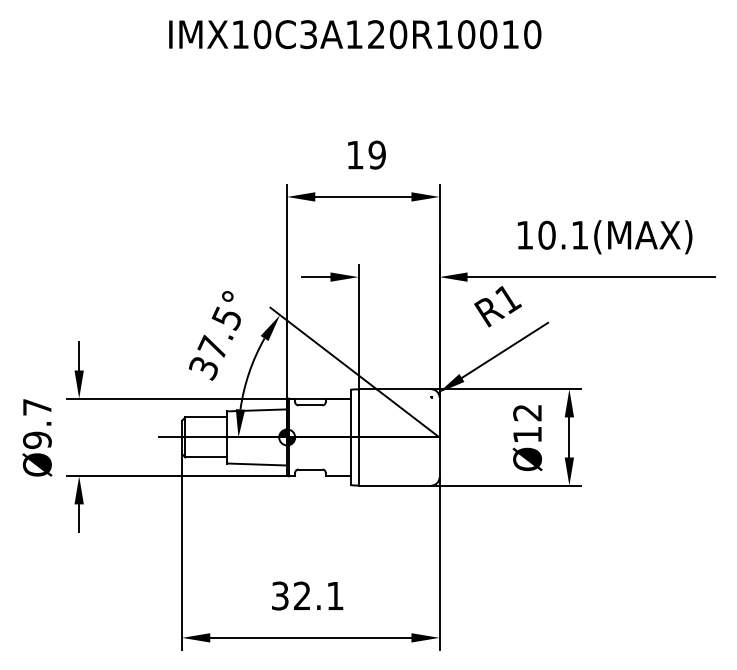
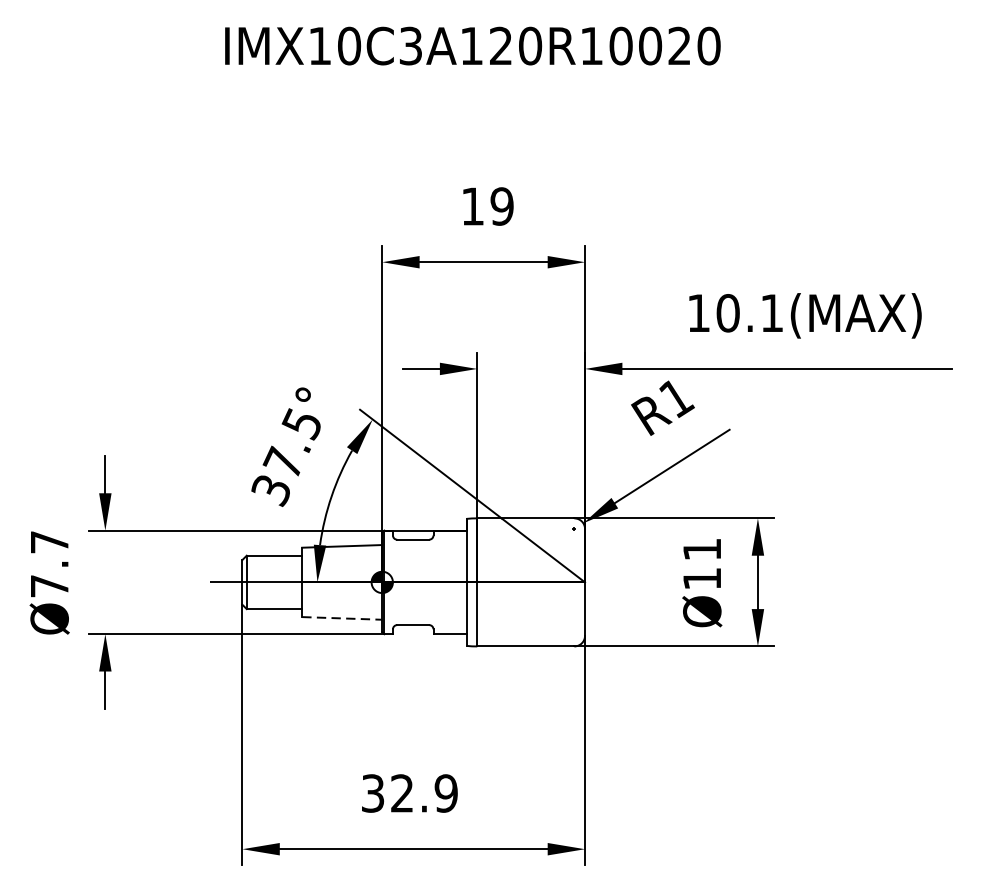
text: (510, 34) -> (679, 45), IMX10C3A120R10010 -> IMX10C3A120R10020
text: (527, 413) -> (702, 550), Ø12 -> Ø11
text: (36, 440) -> (48, 586), Ø9.7 -> Ø7.7
line: (257, 464) -> (342, 618), solid -> dashed
text: (334, 595) -> (445, 792), 32.1 -> 32.9

